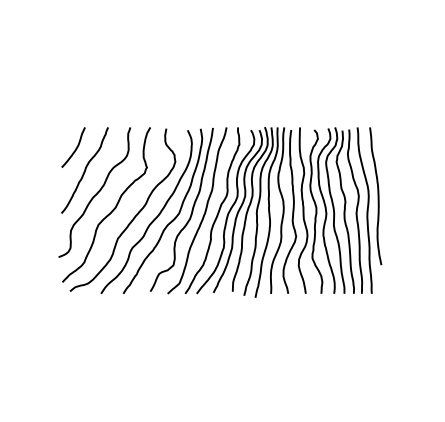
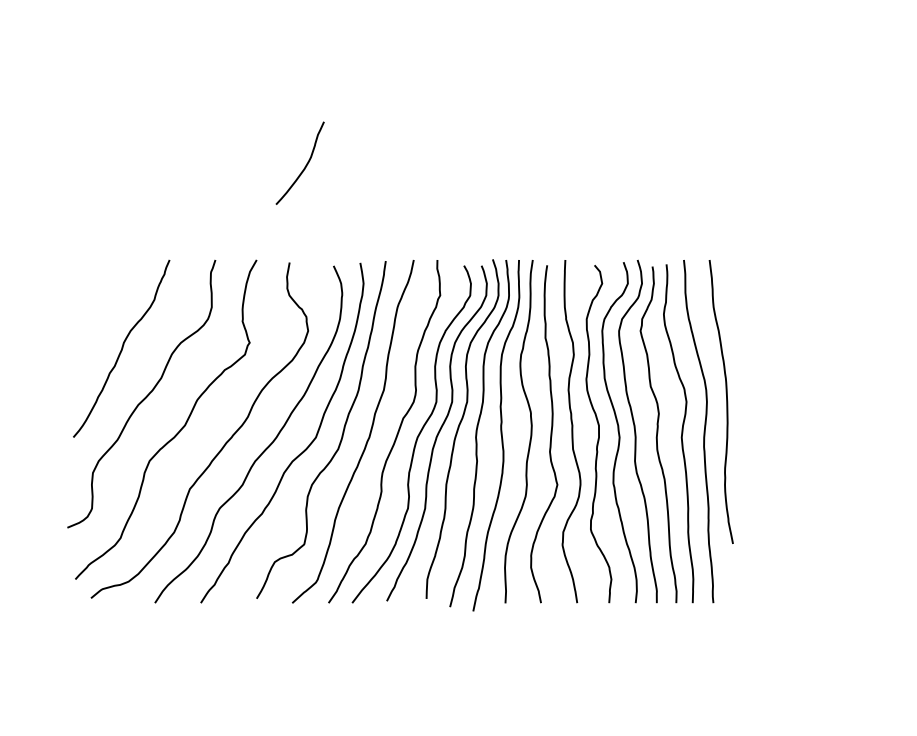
curve: (75, 148) -> (304, 165), moved

